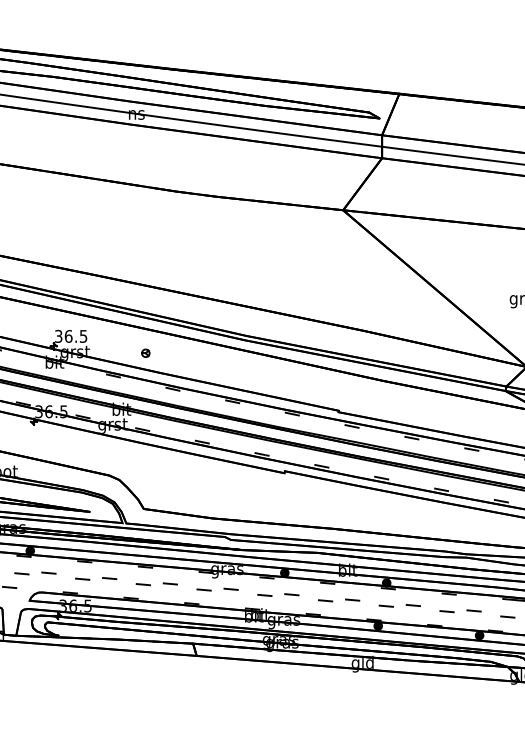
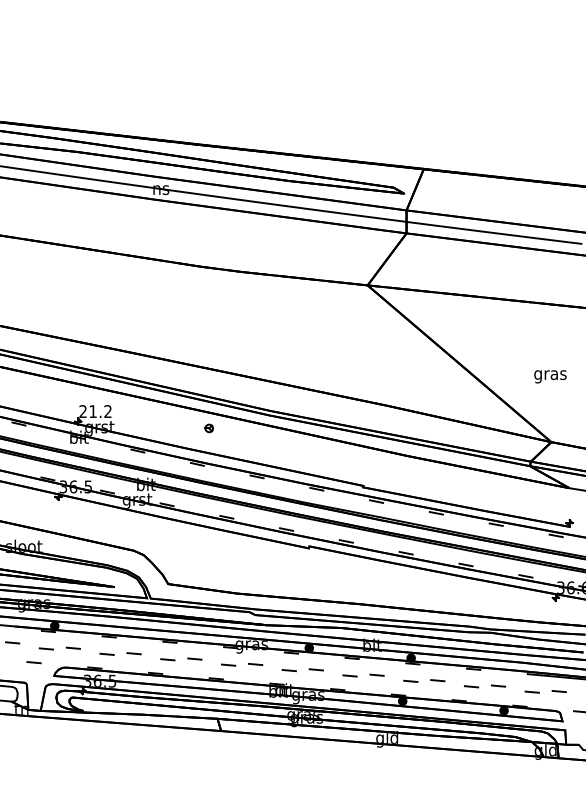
text: (71, 336) -> (95, 411), 36.5 -> 21.2
part: (145, 353) -> (208, 428), moved

